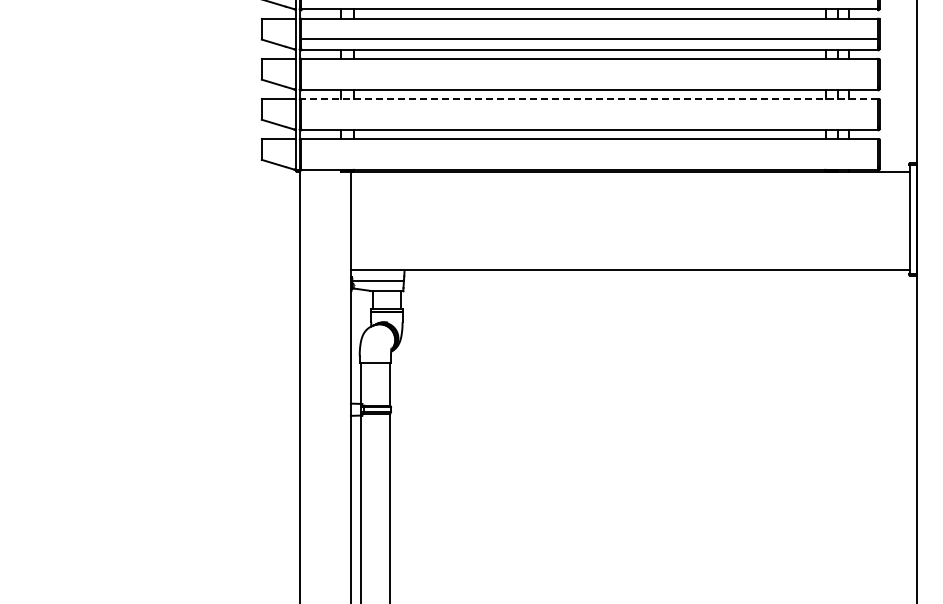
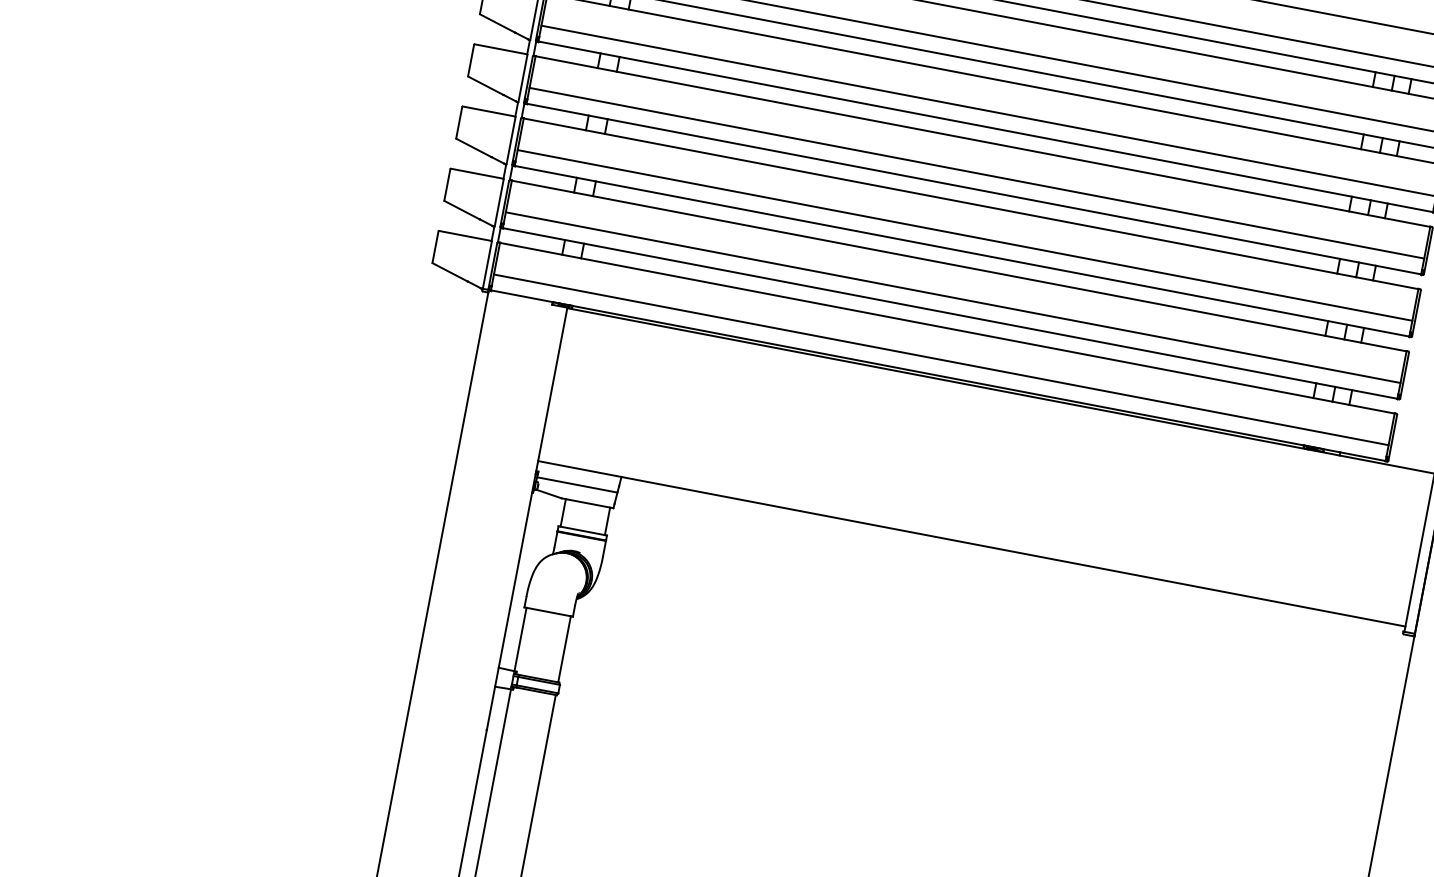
line: (589, 79) -> (964, 235), added
line: (589, 99) -> (958, 266), dashed -> solid
line: (589, 119) -> (952, 297), added
line: (589, 159) -> (941, 359), added

